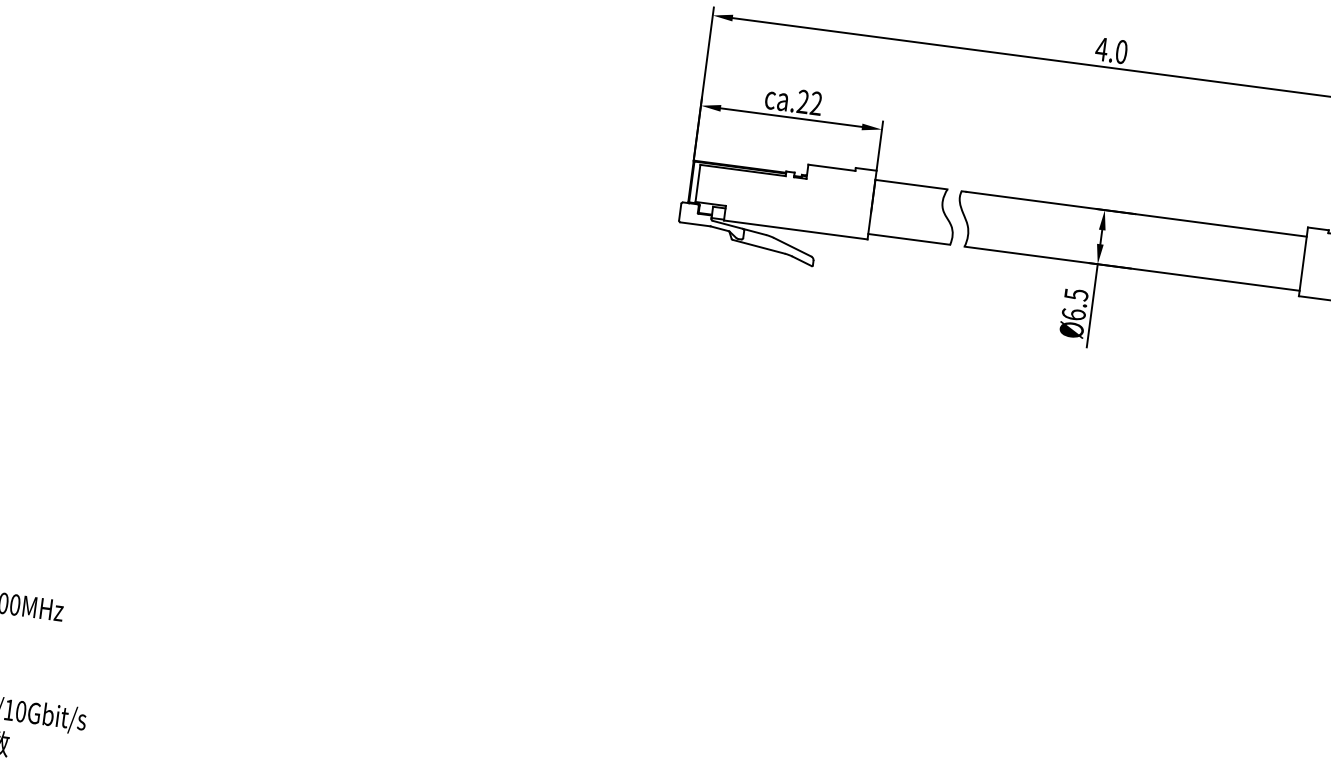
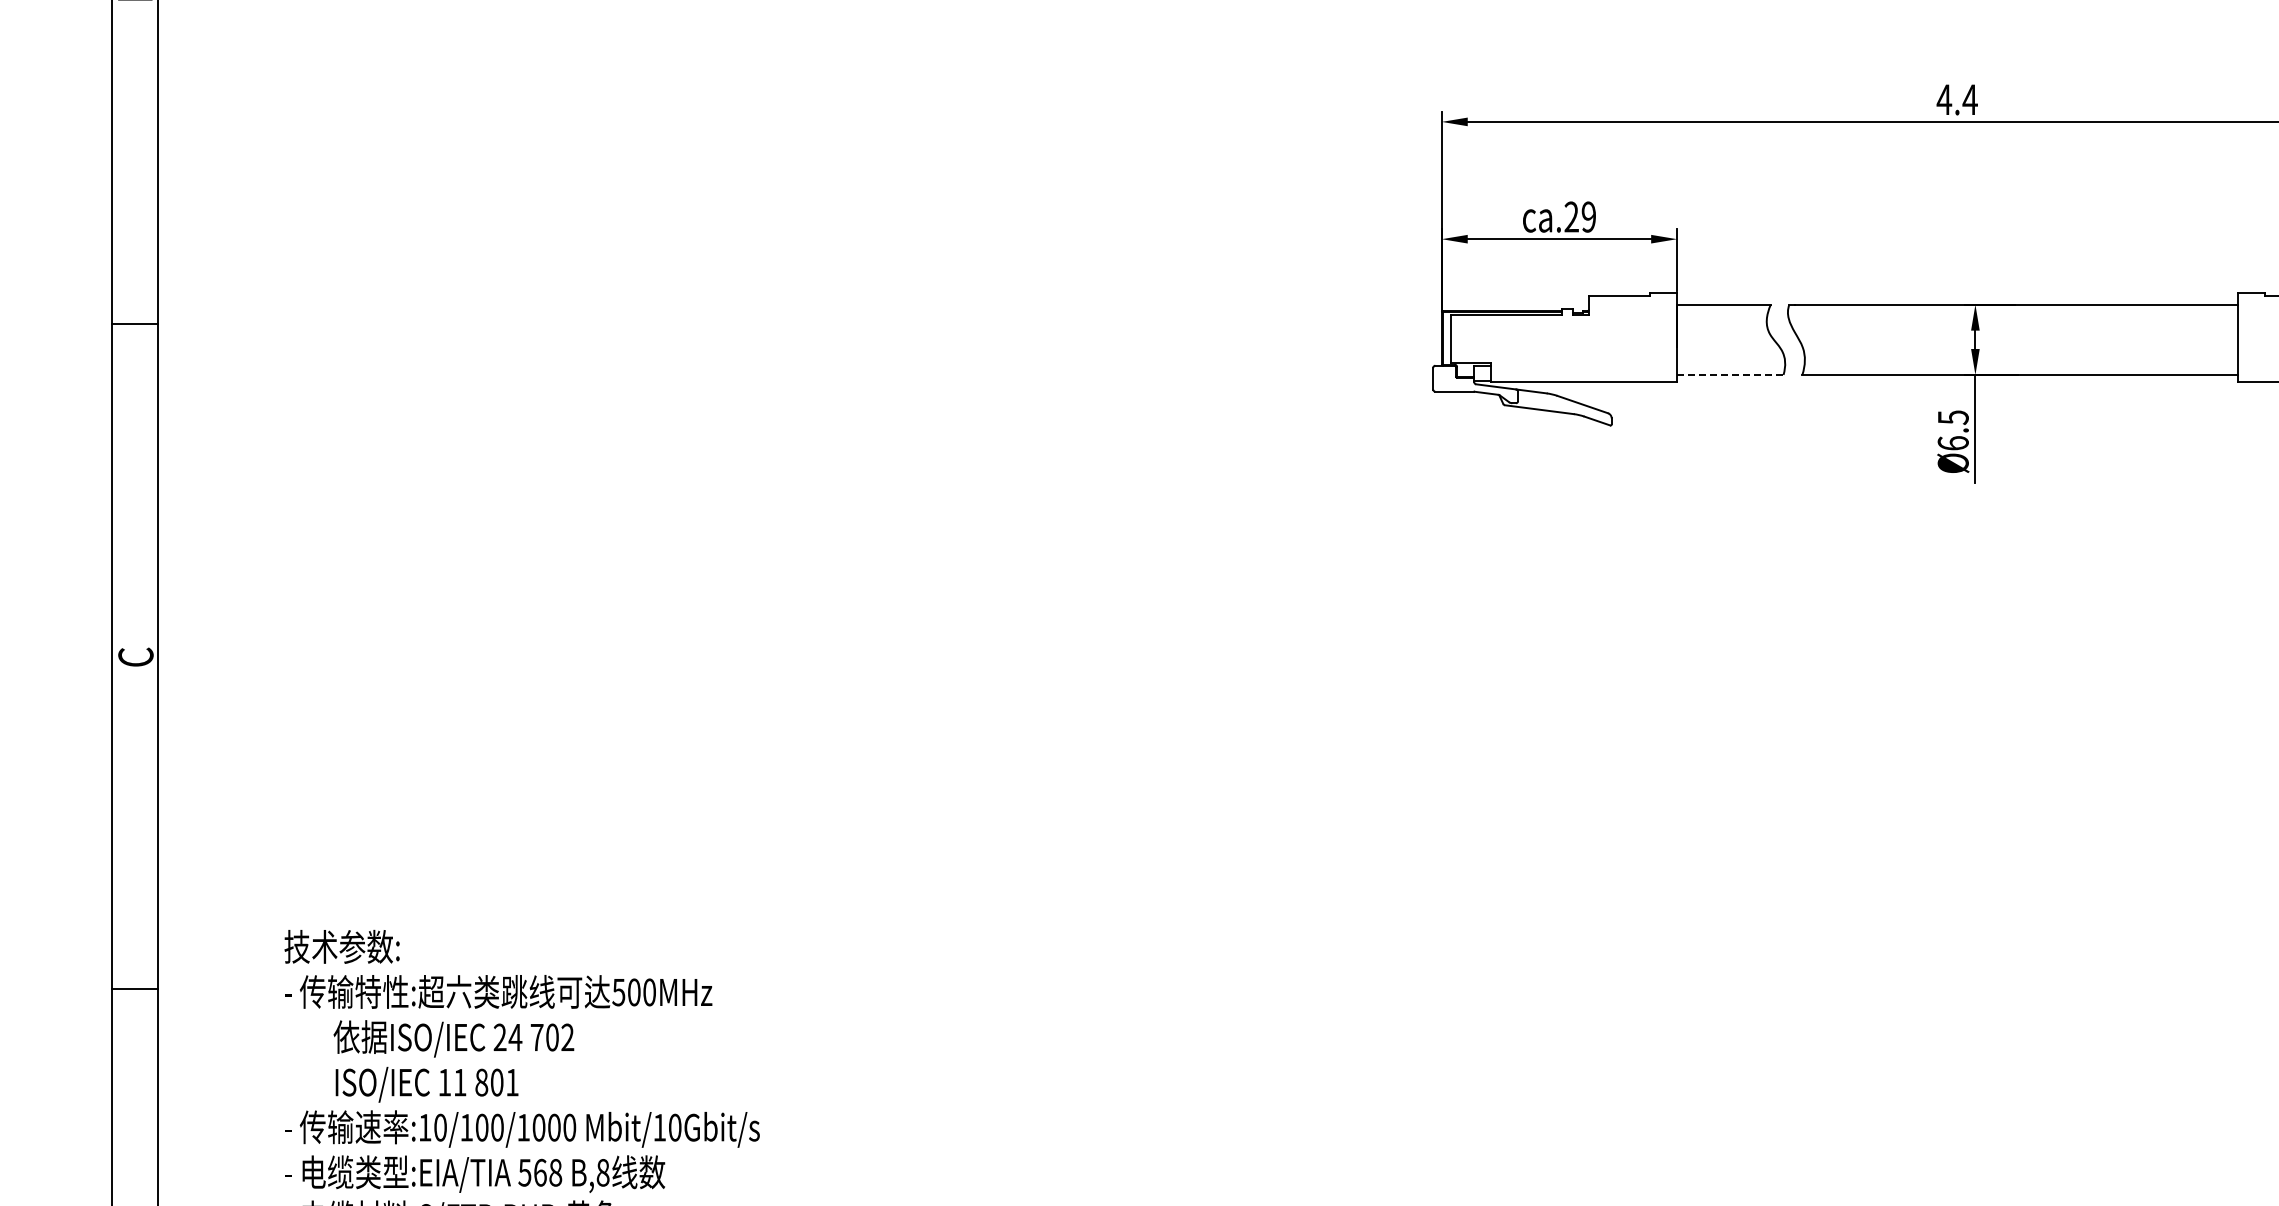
text: (1121, 51) -> (1969, 99), 4.0 -> 4.4
text: (816, 103) -> (1588, 217), ca.22 -> ca.29
line: (909, 239) -> (1730, 374), solid -> dashed

